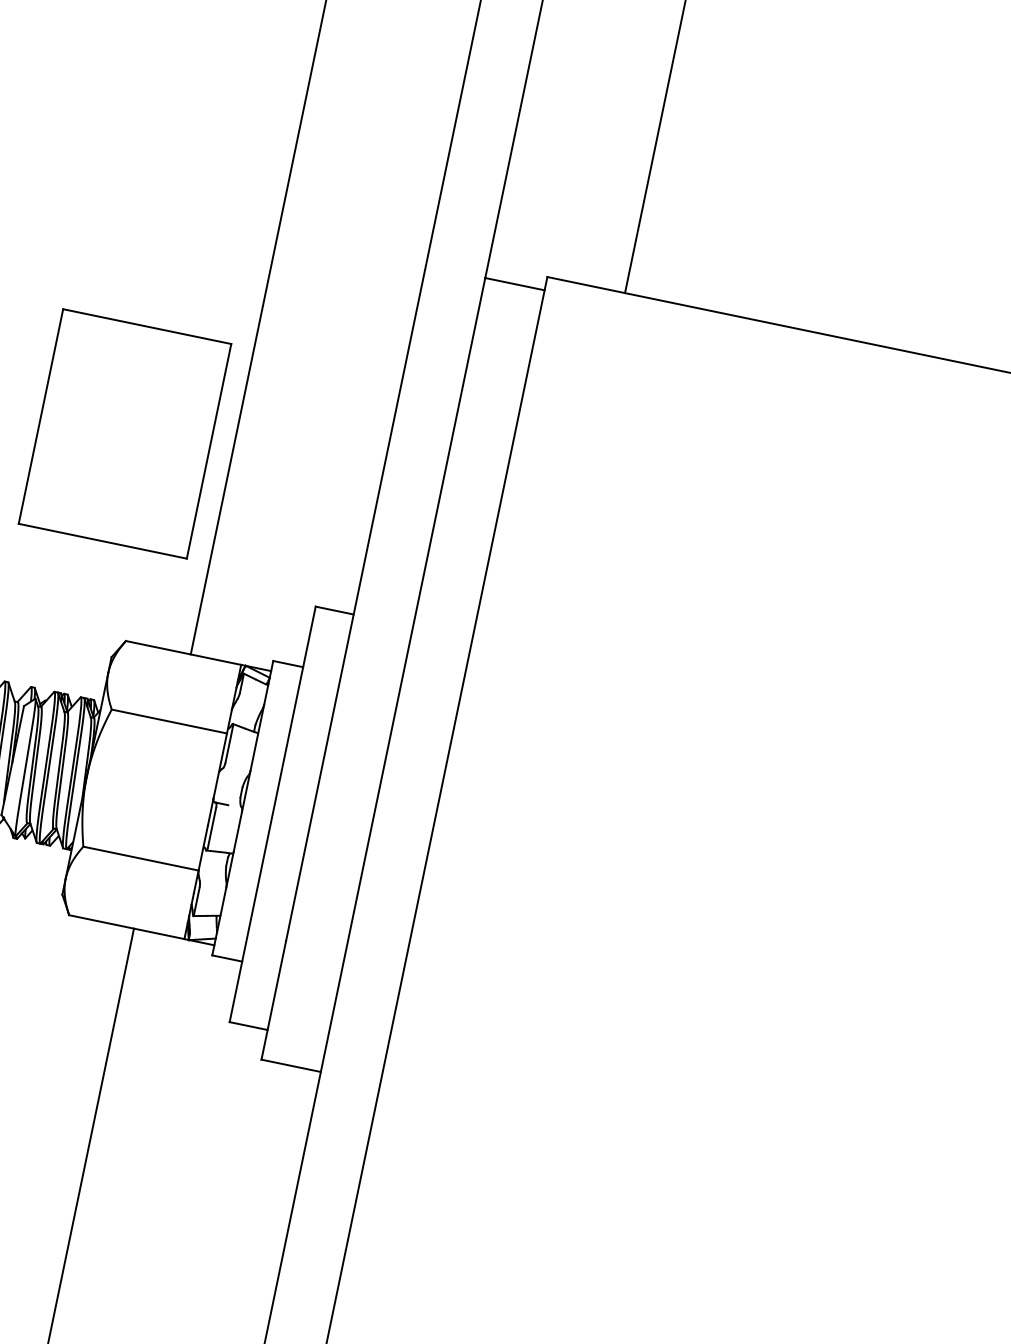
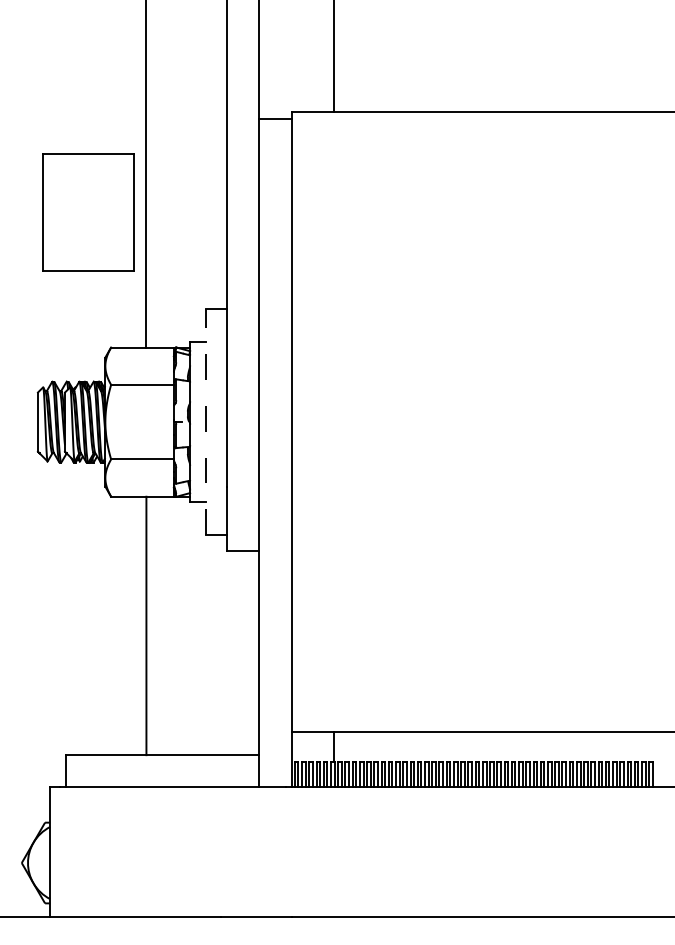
part: (125, 433) -> (88, 212), moved
line: (273, 813) -> (206, 421), solid -> dashed

